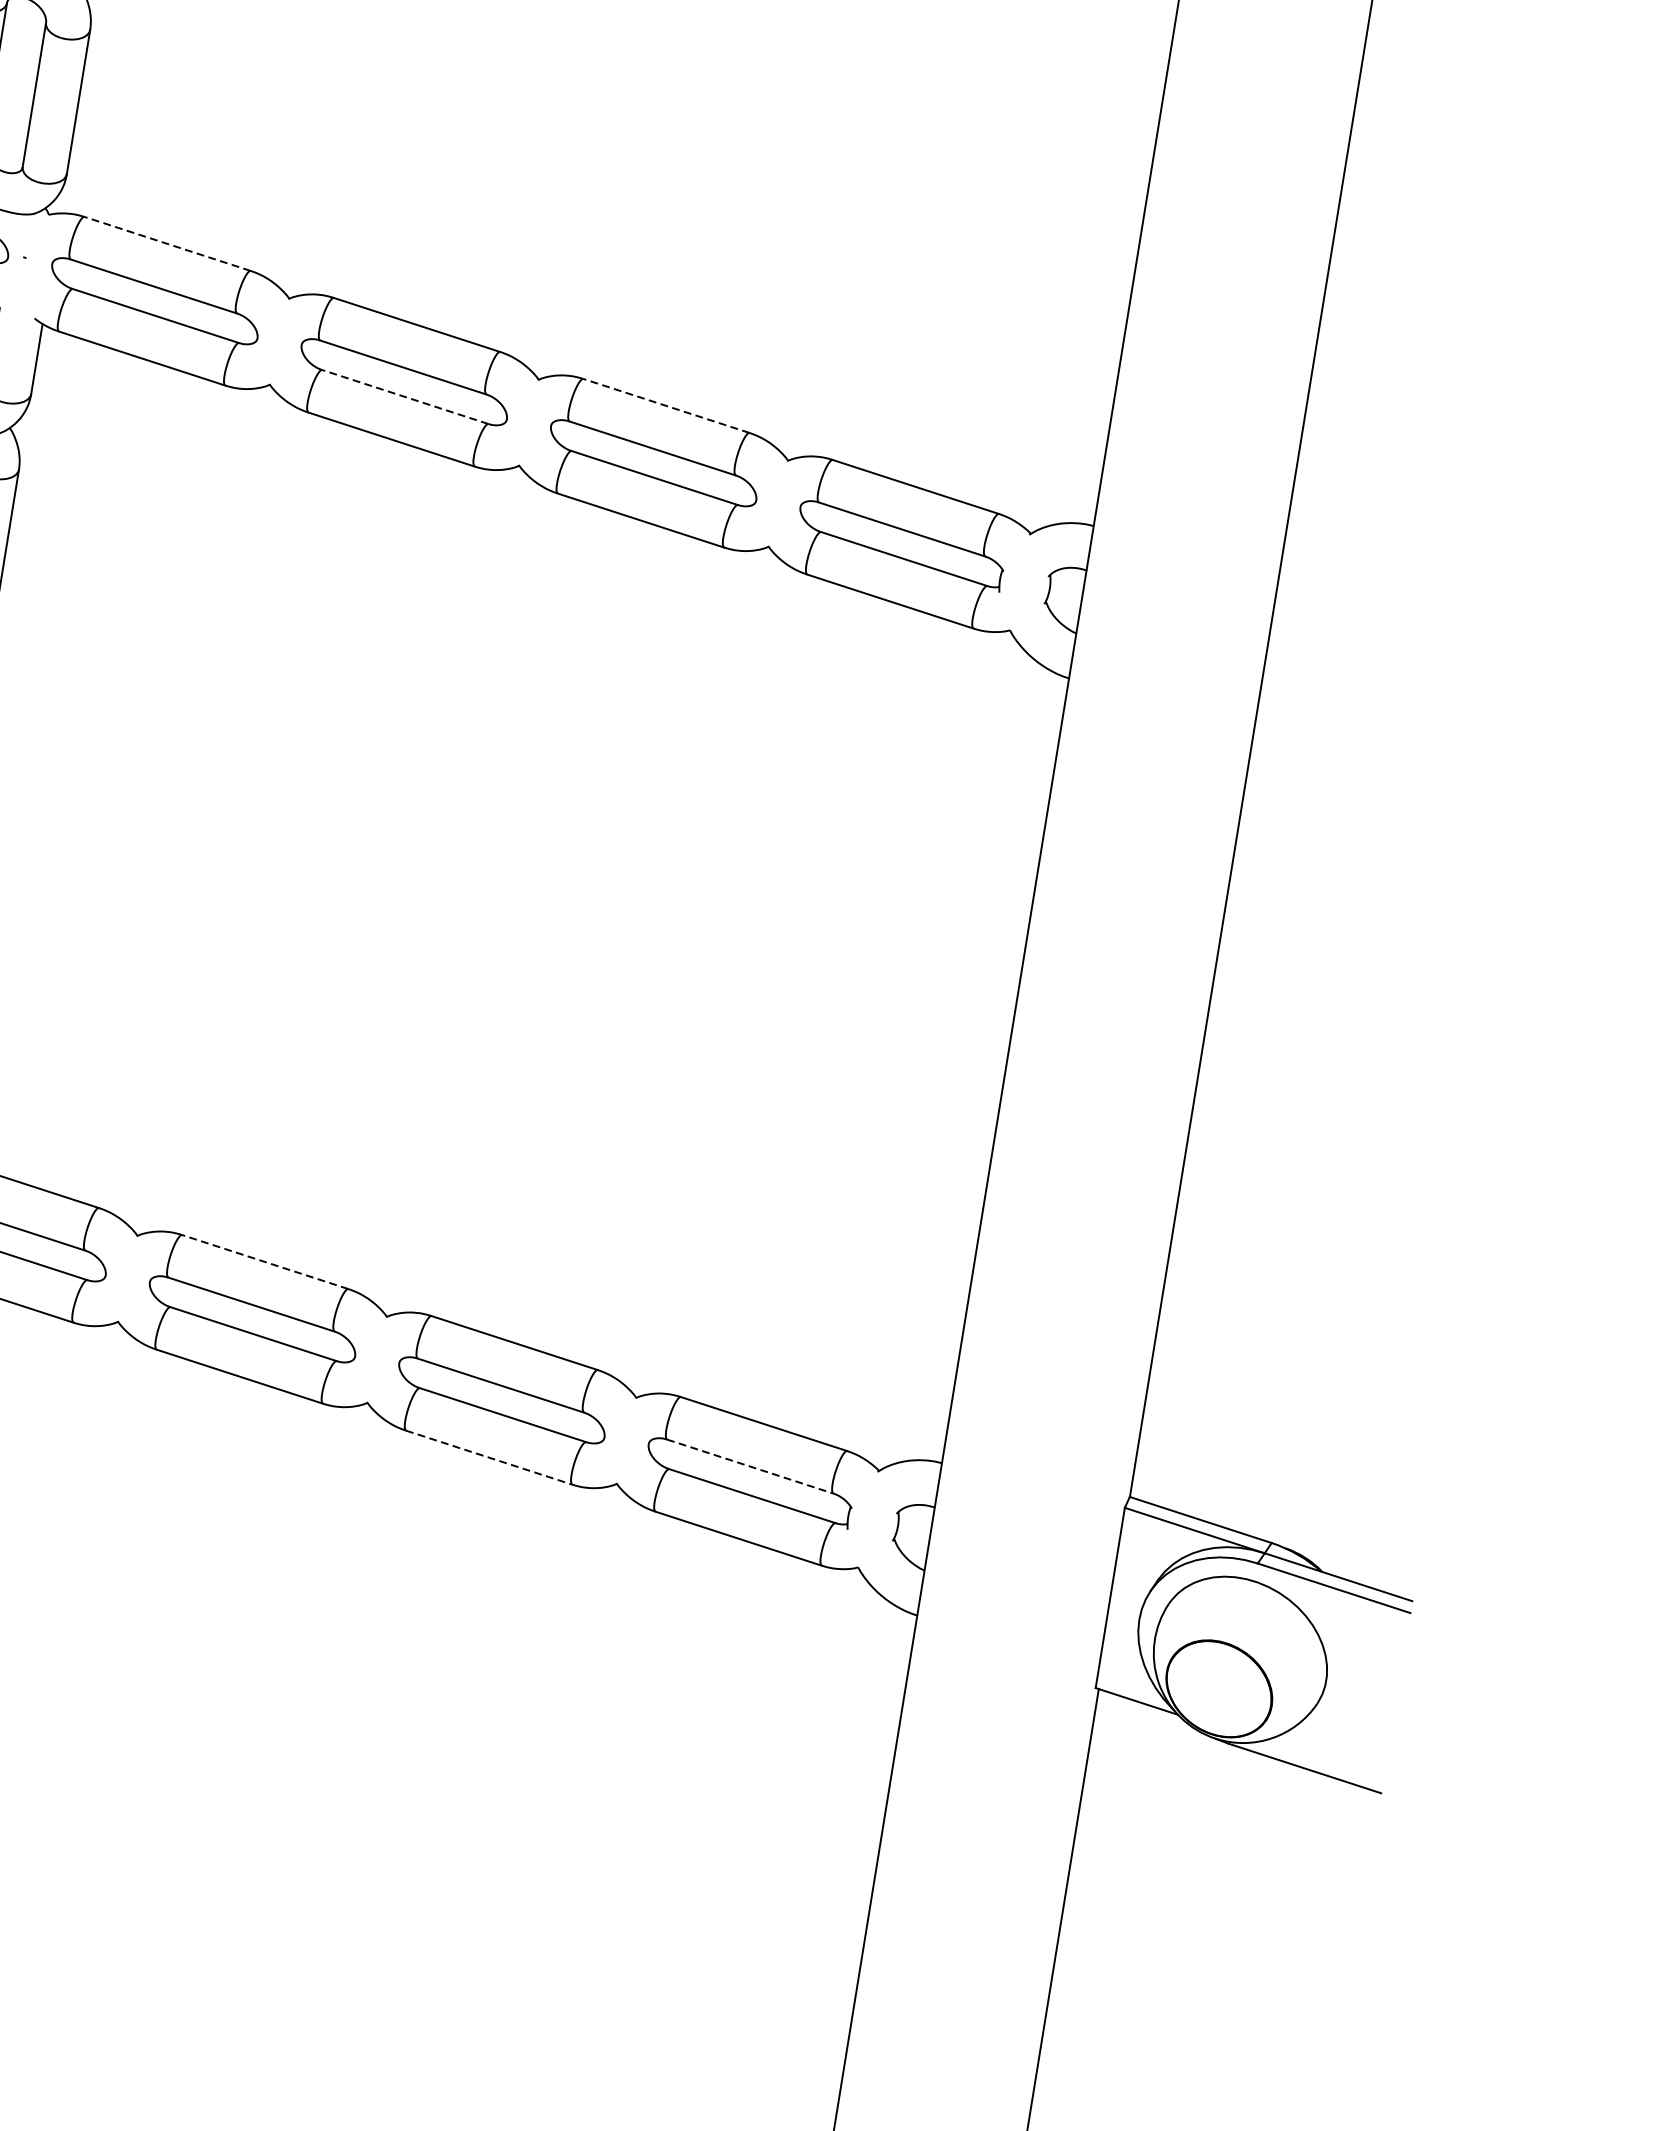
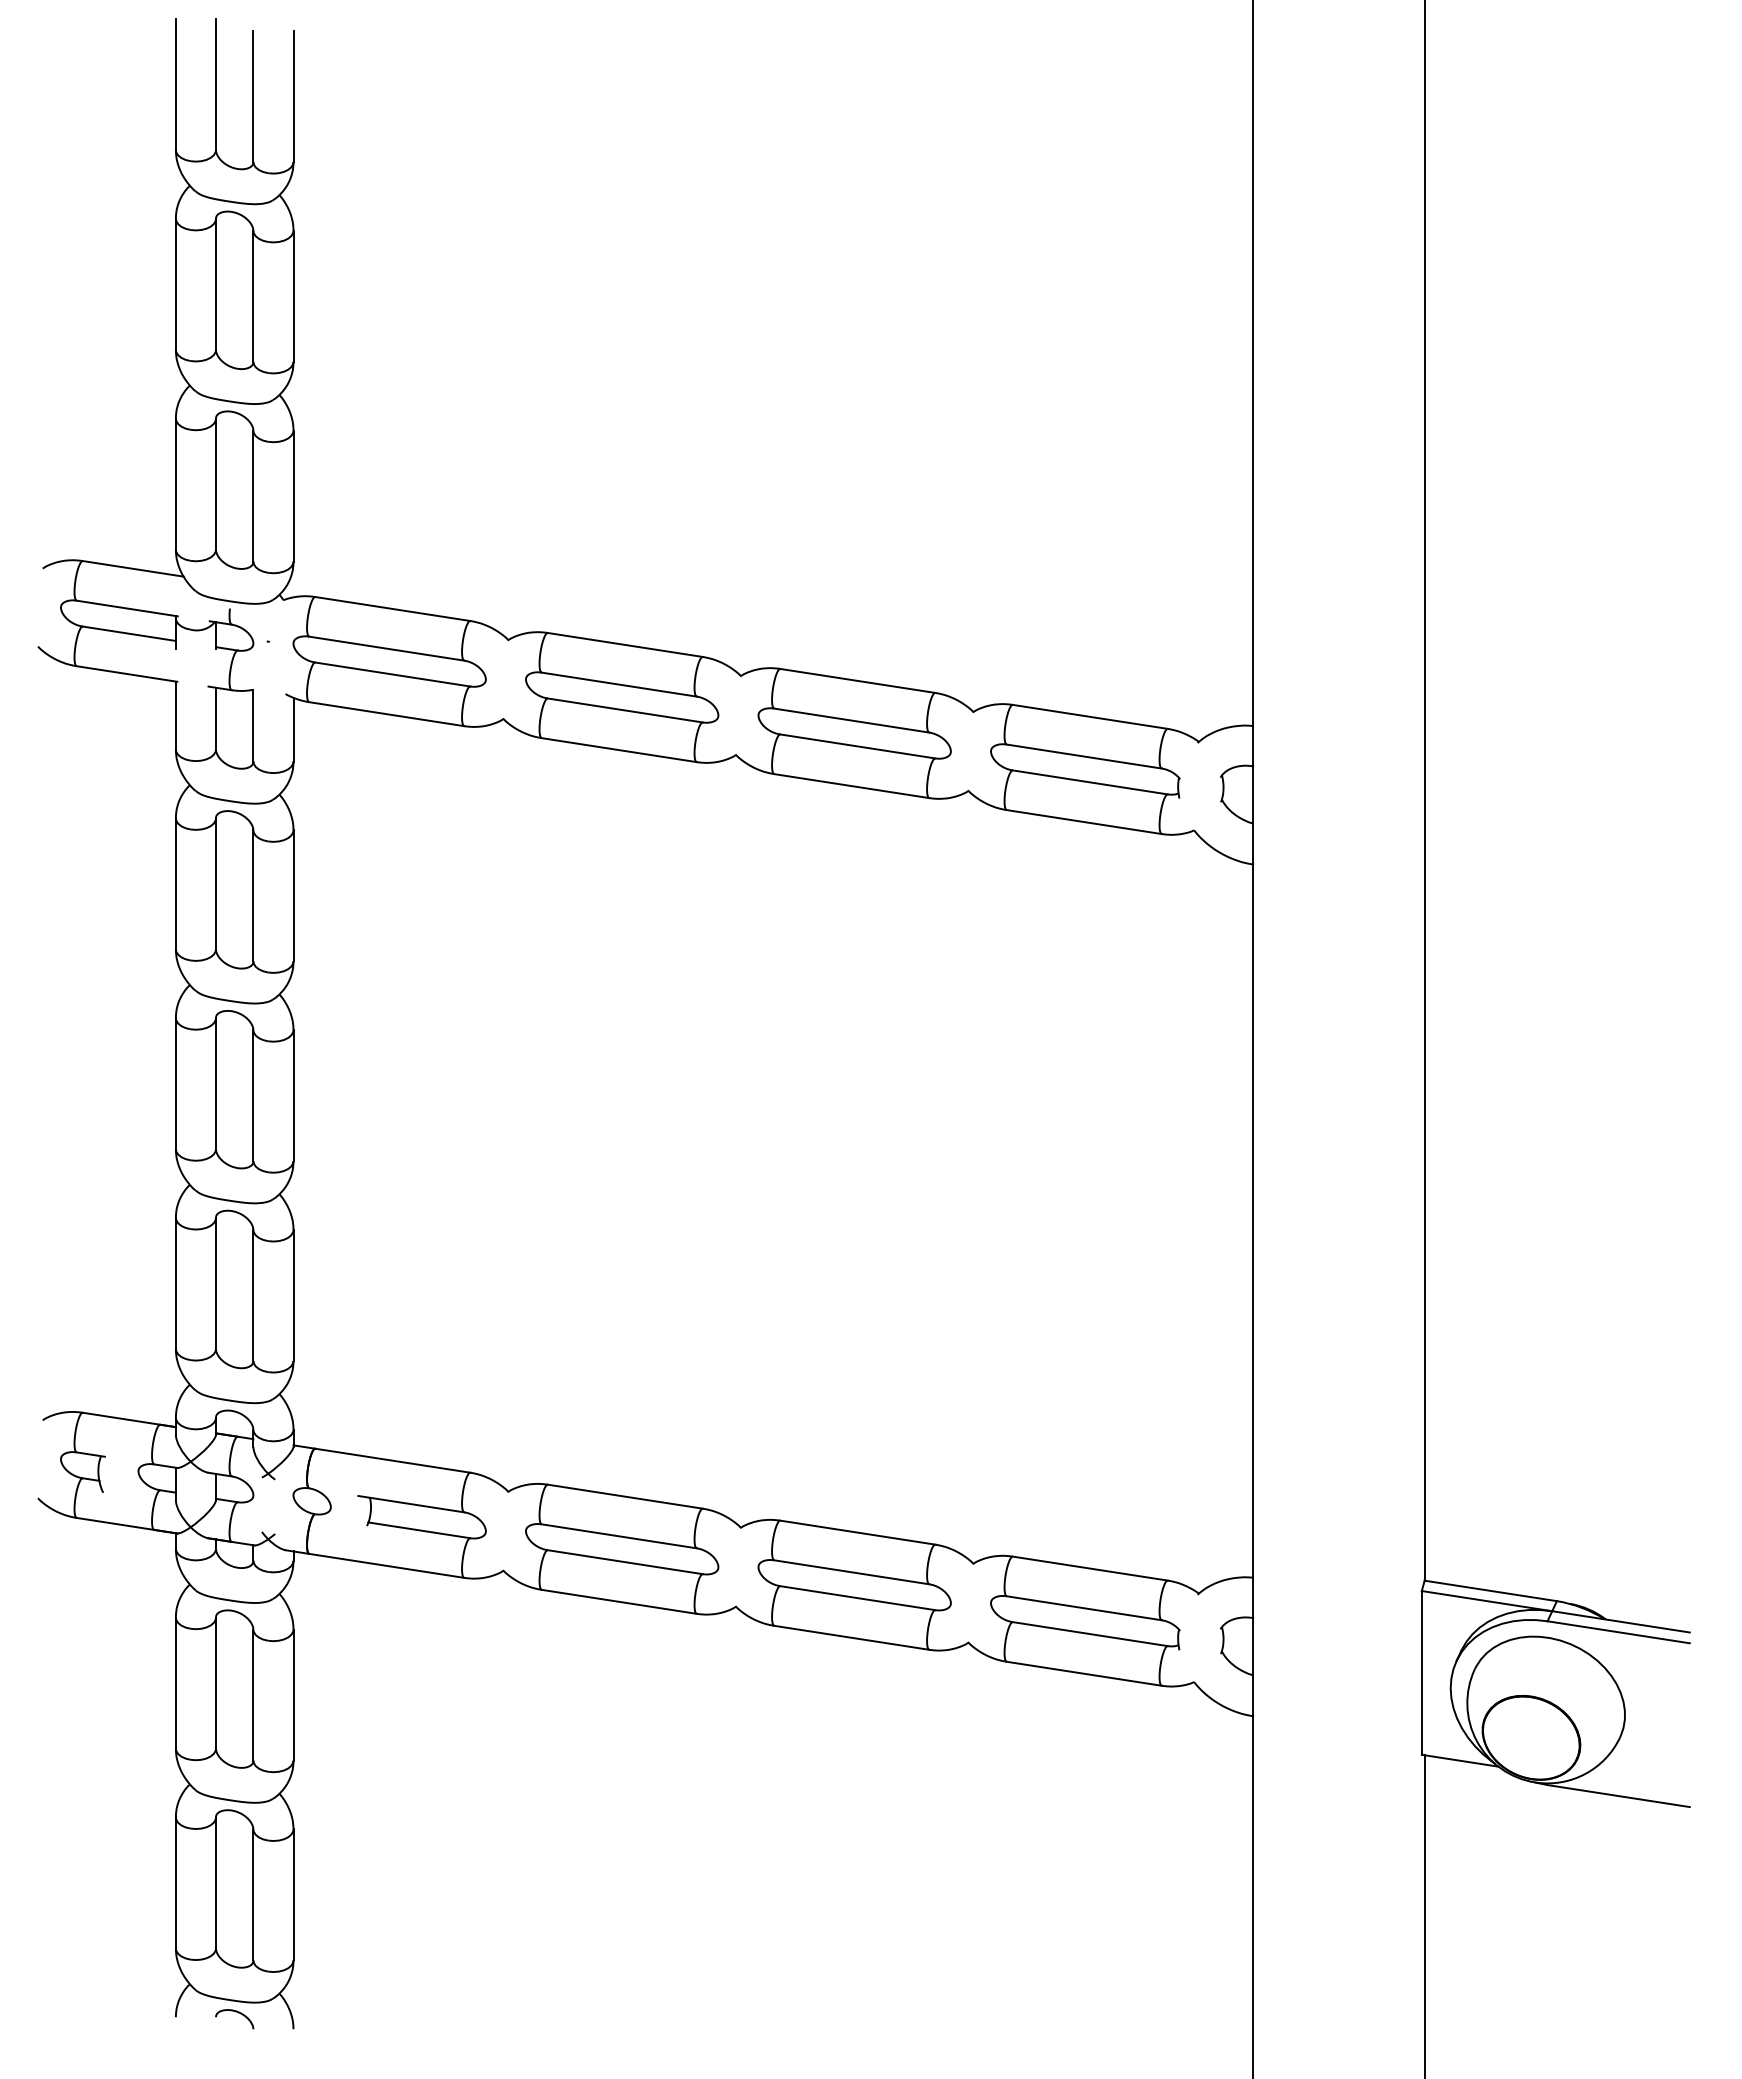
line: (167, 243) -> (392, 608), dashed -> solid
line: (404, 396) -> (624, 710), dashed -> solid
line: (666, 405) -> (857, 680), dashed -> solid
line: (264, 1261) -> (624, 1496), dashed -> solid
line: (490, 1457) -> (852, 1637), dashed -> solid
line: (750, 1466) -> (1084, 1608), dashed -> solid

